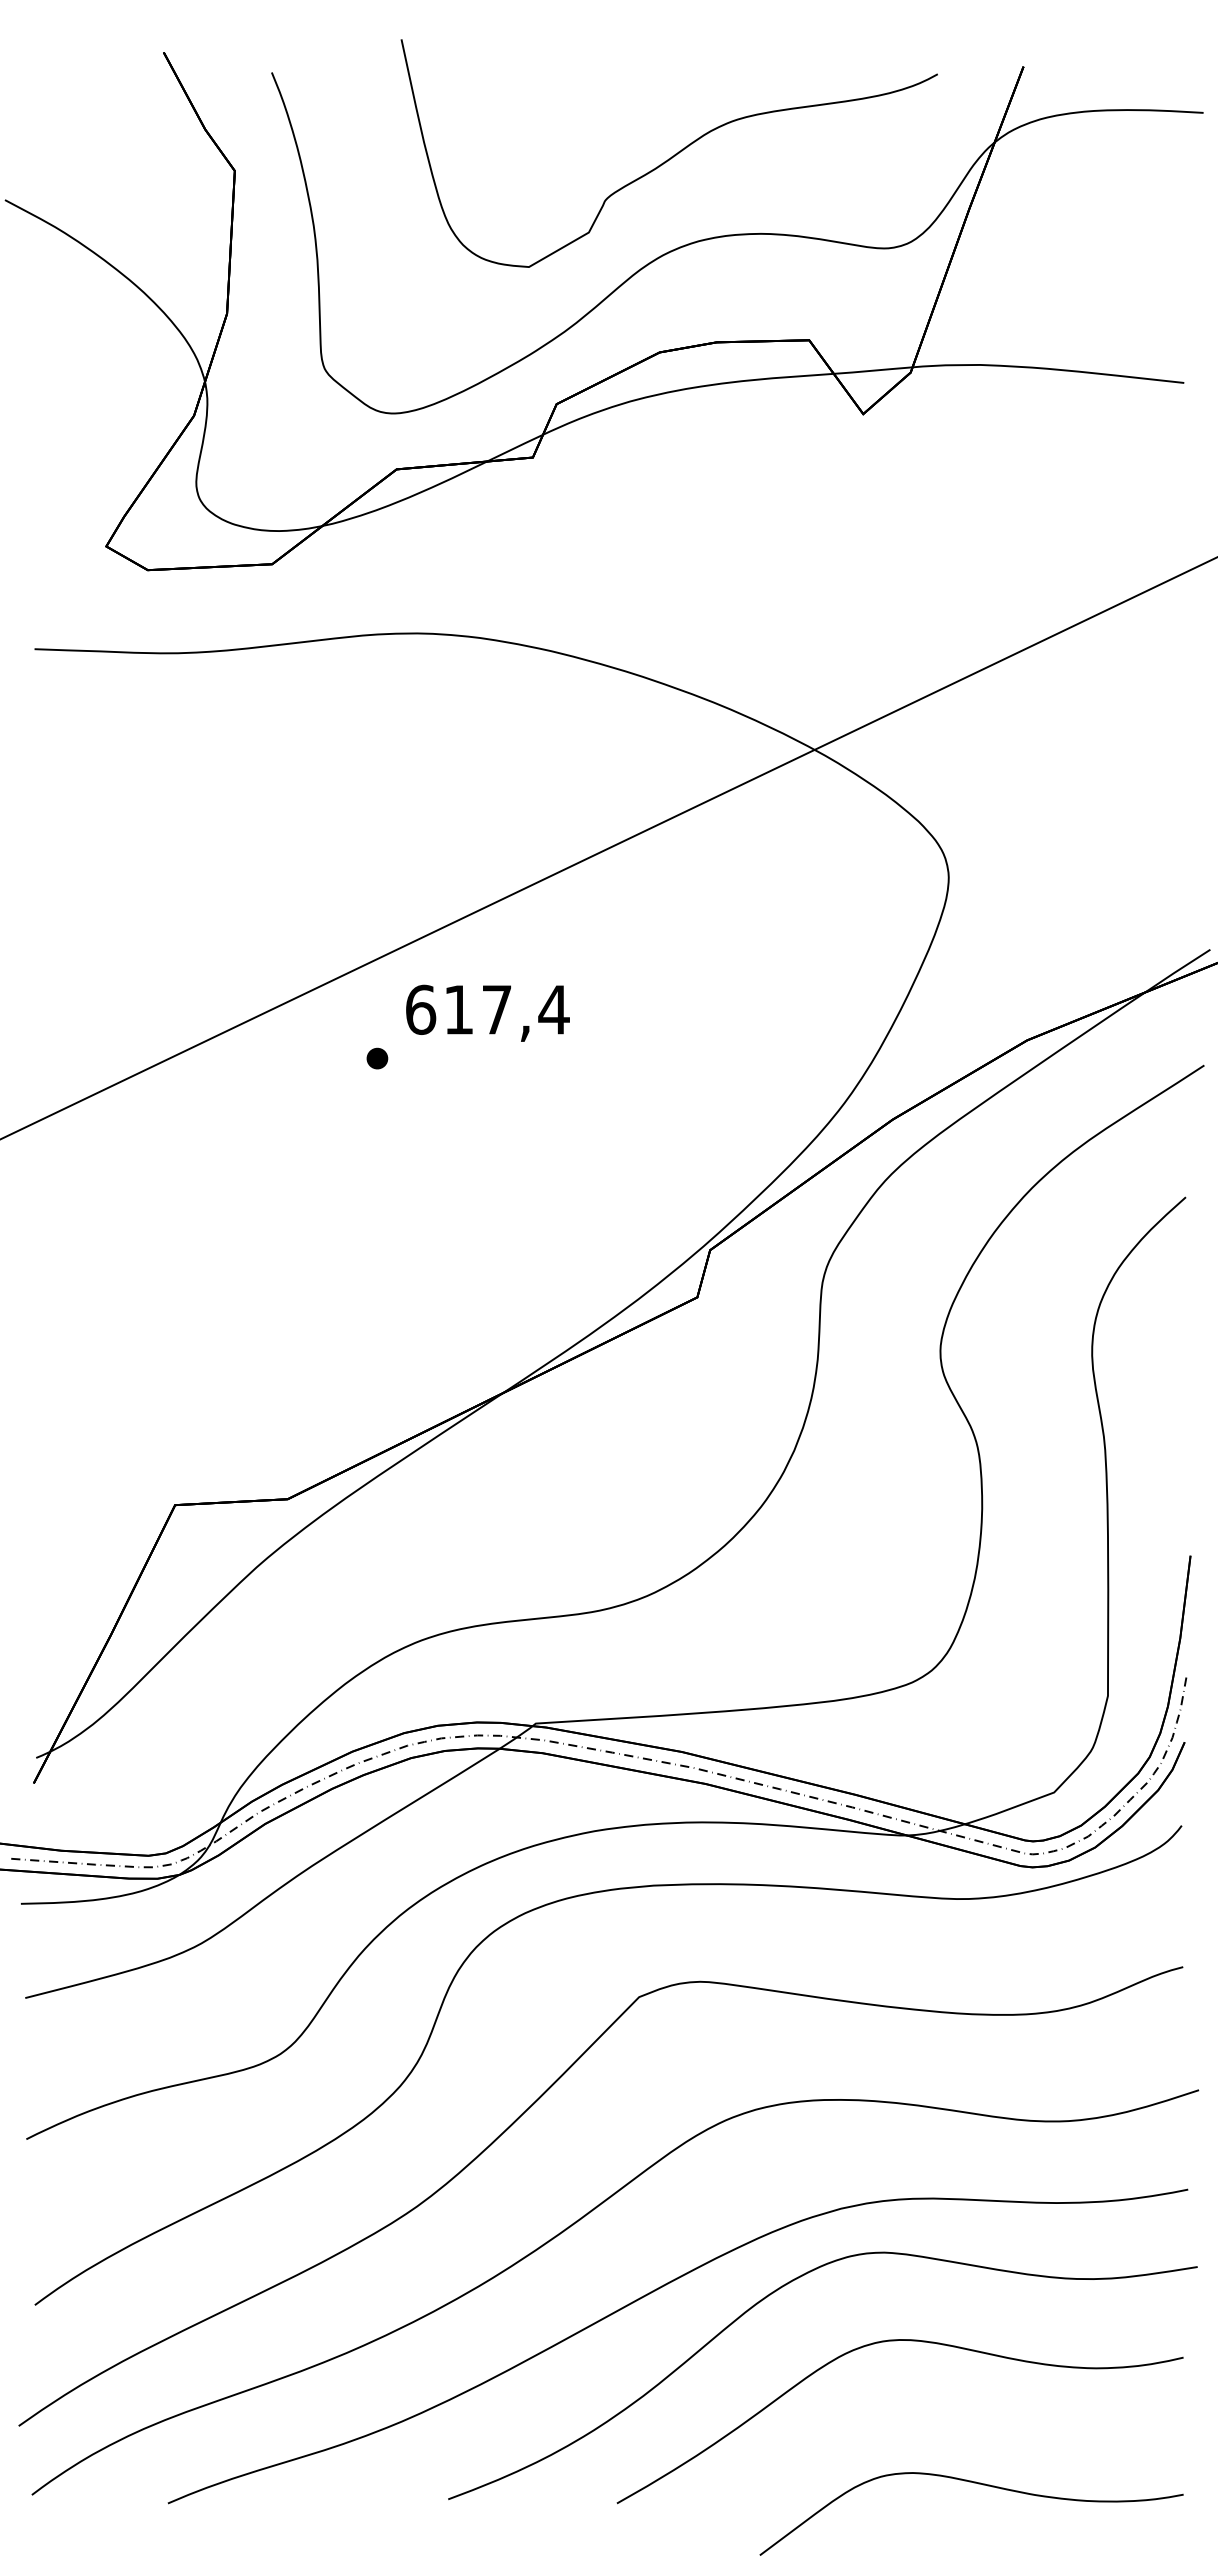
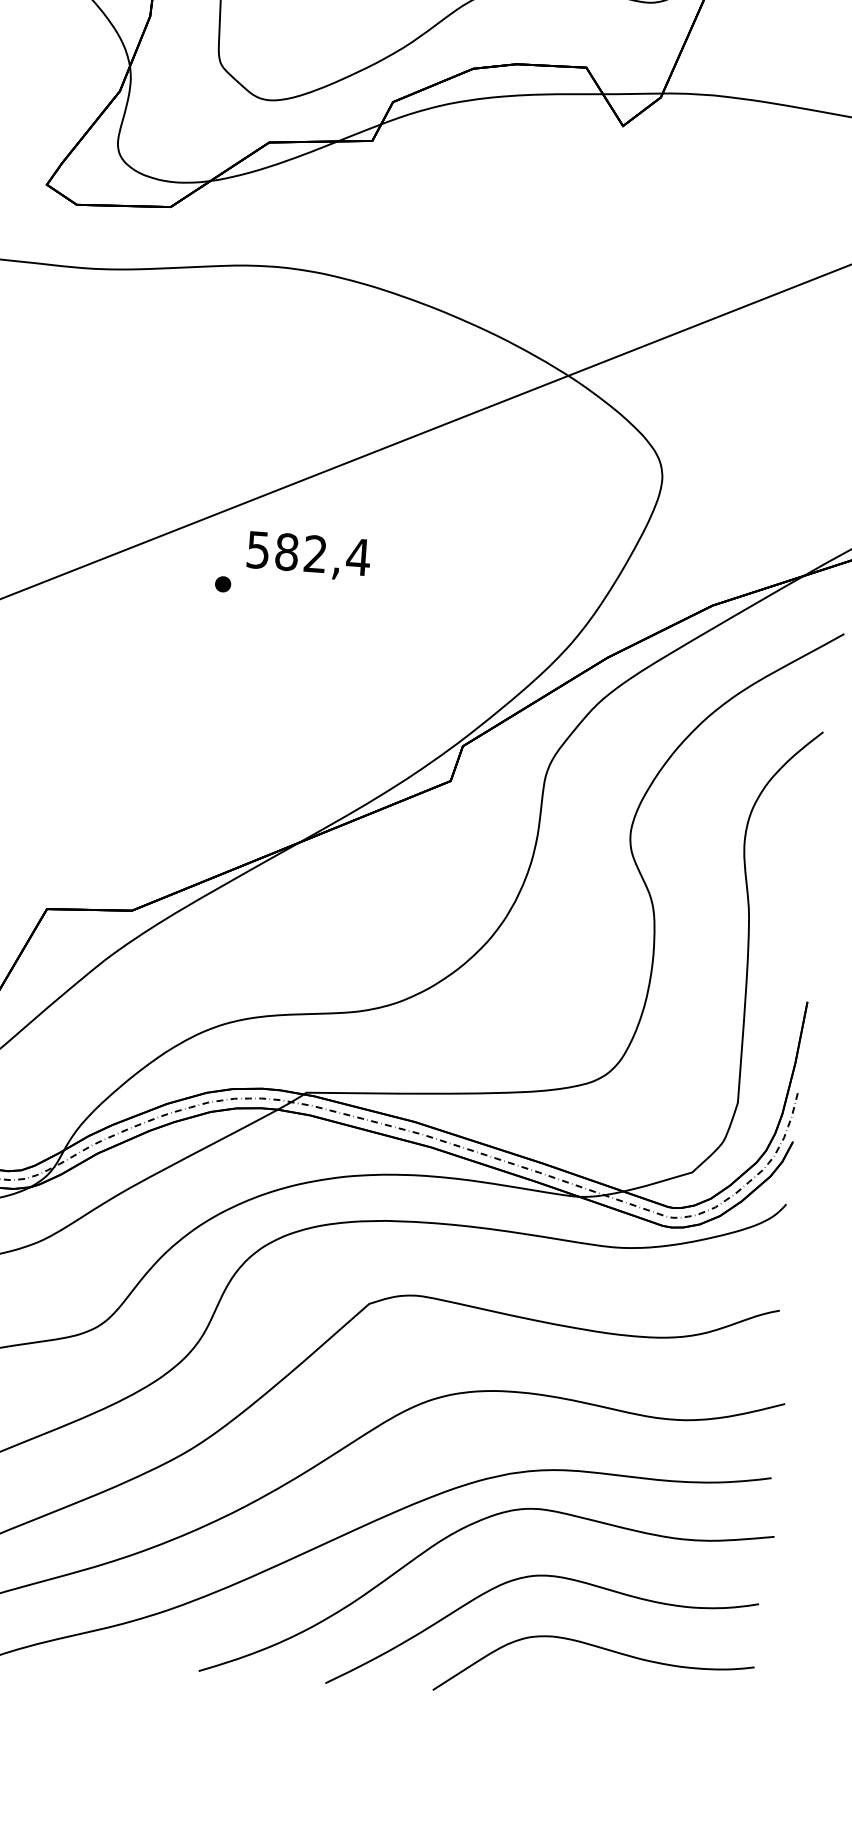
text: (458, 1009) -> (286, 551), 617,4 -> 582,4
curve: (978, 2484) -> (600, 1648), moved

